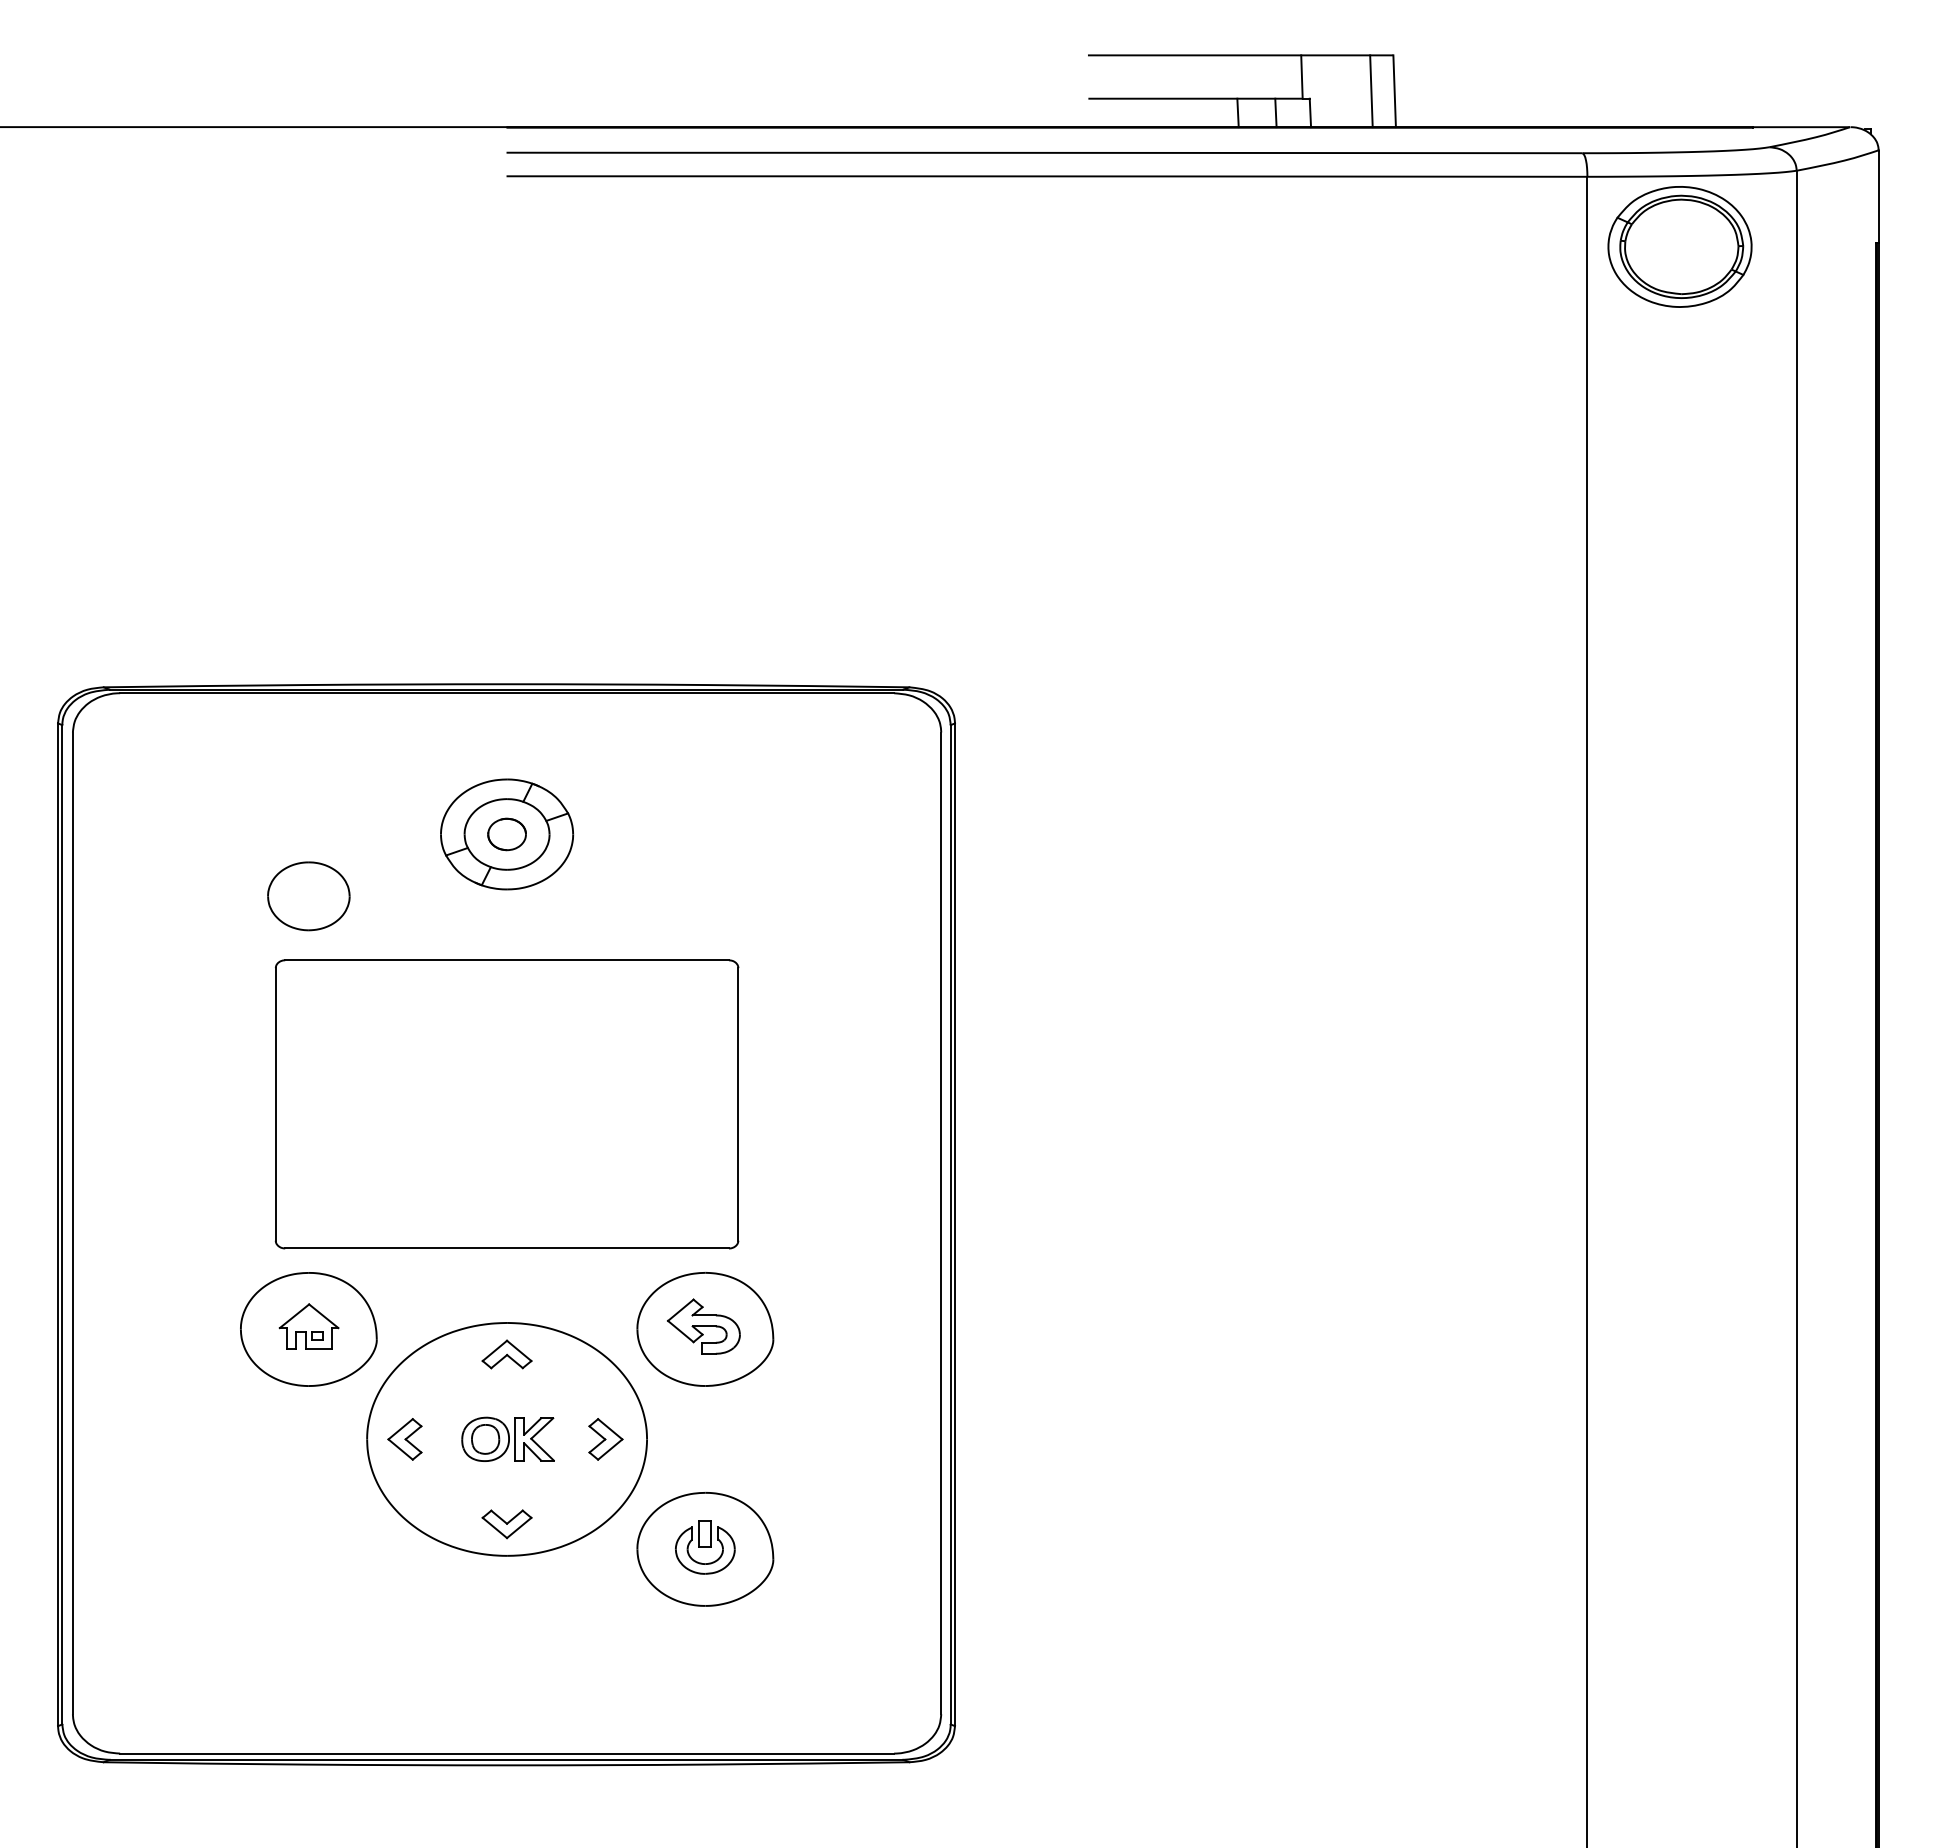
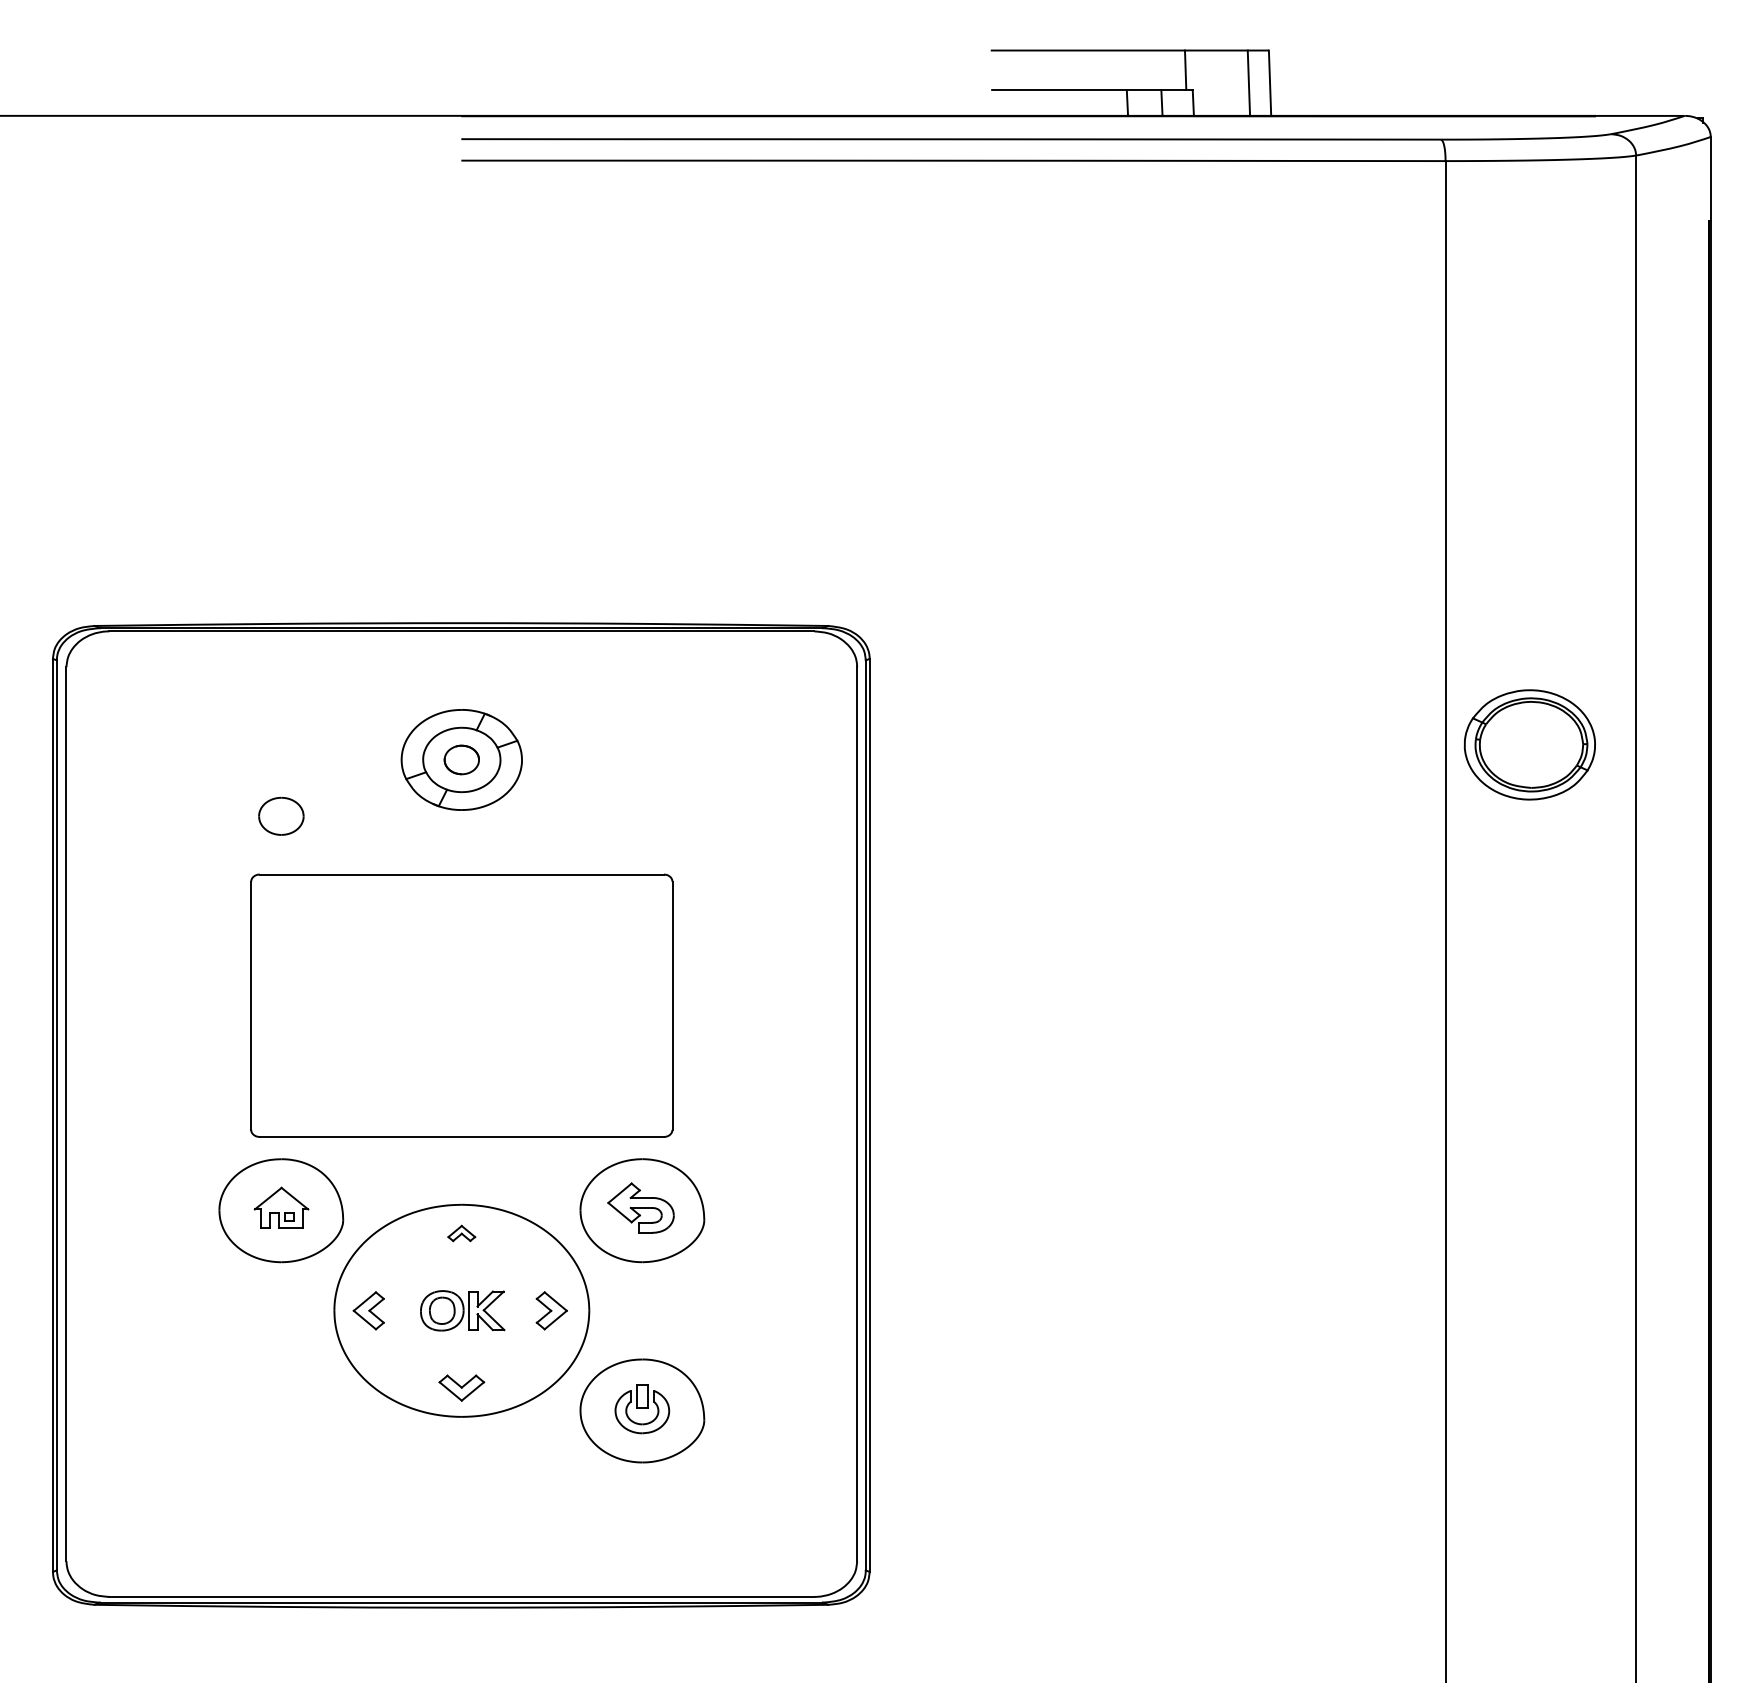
part: (1679, 246) -> (1529, 744), moved
part: (308, 896) -> (281, 816), size x0.6
part: (506, 1354) -> (461, 1233), size x0.6

